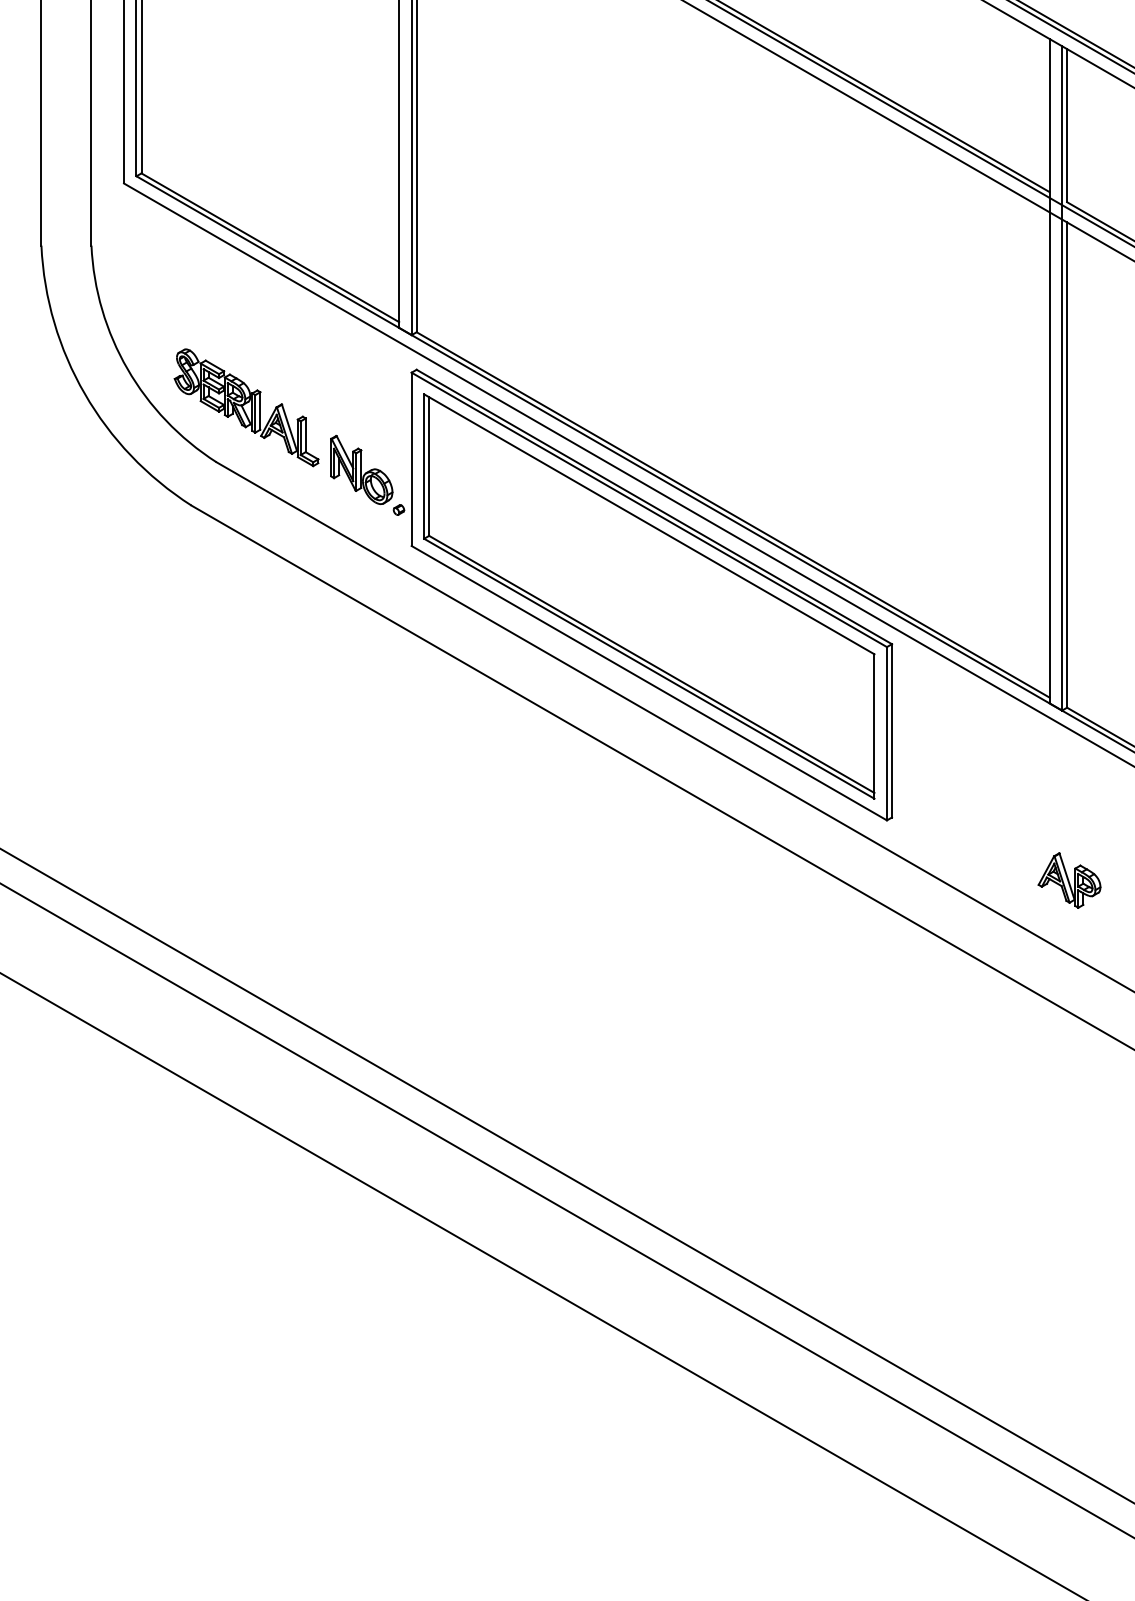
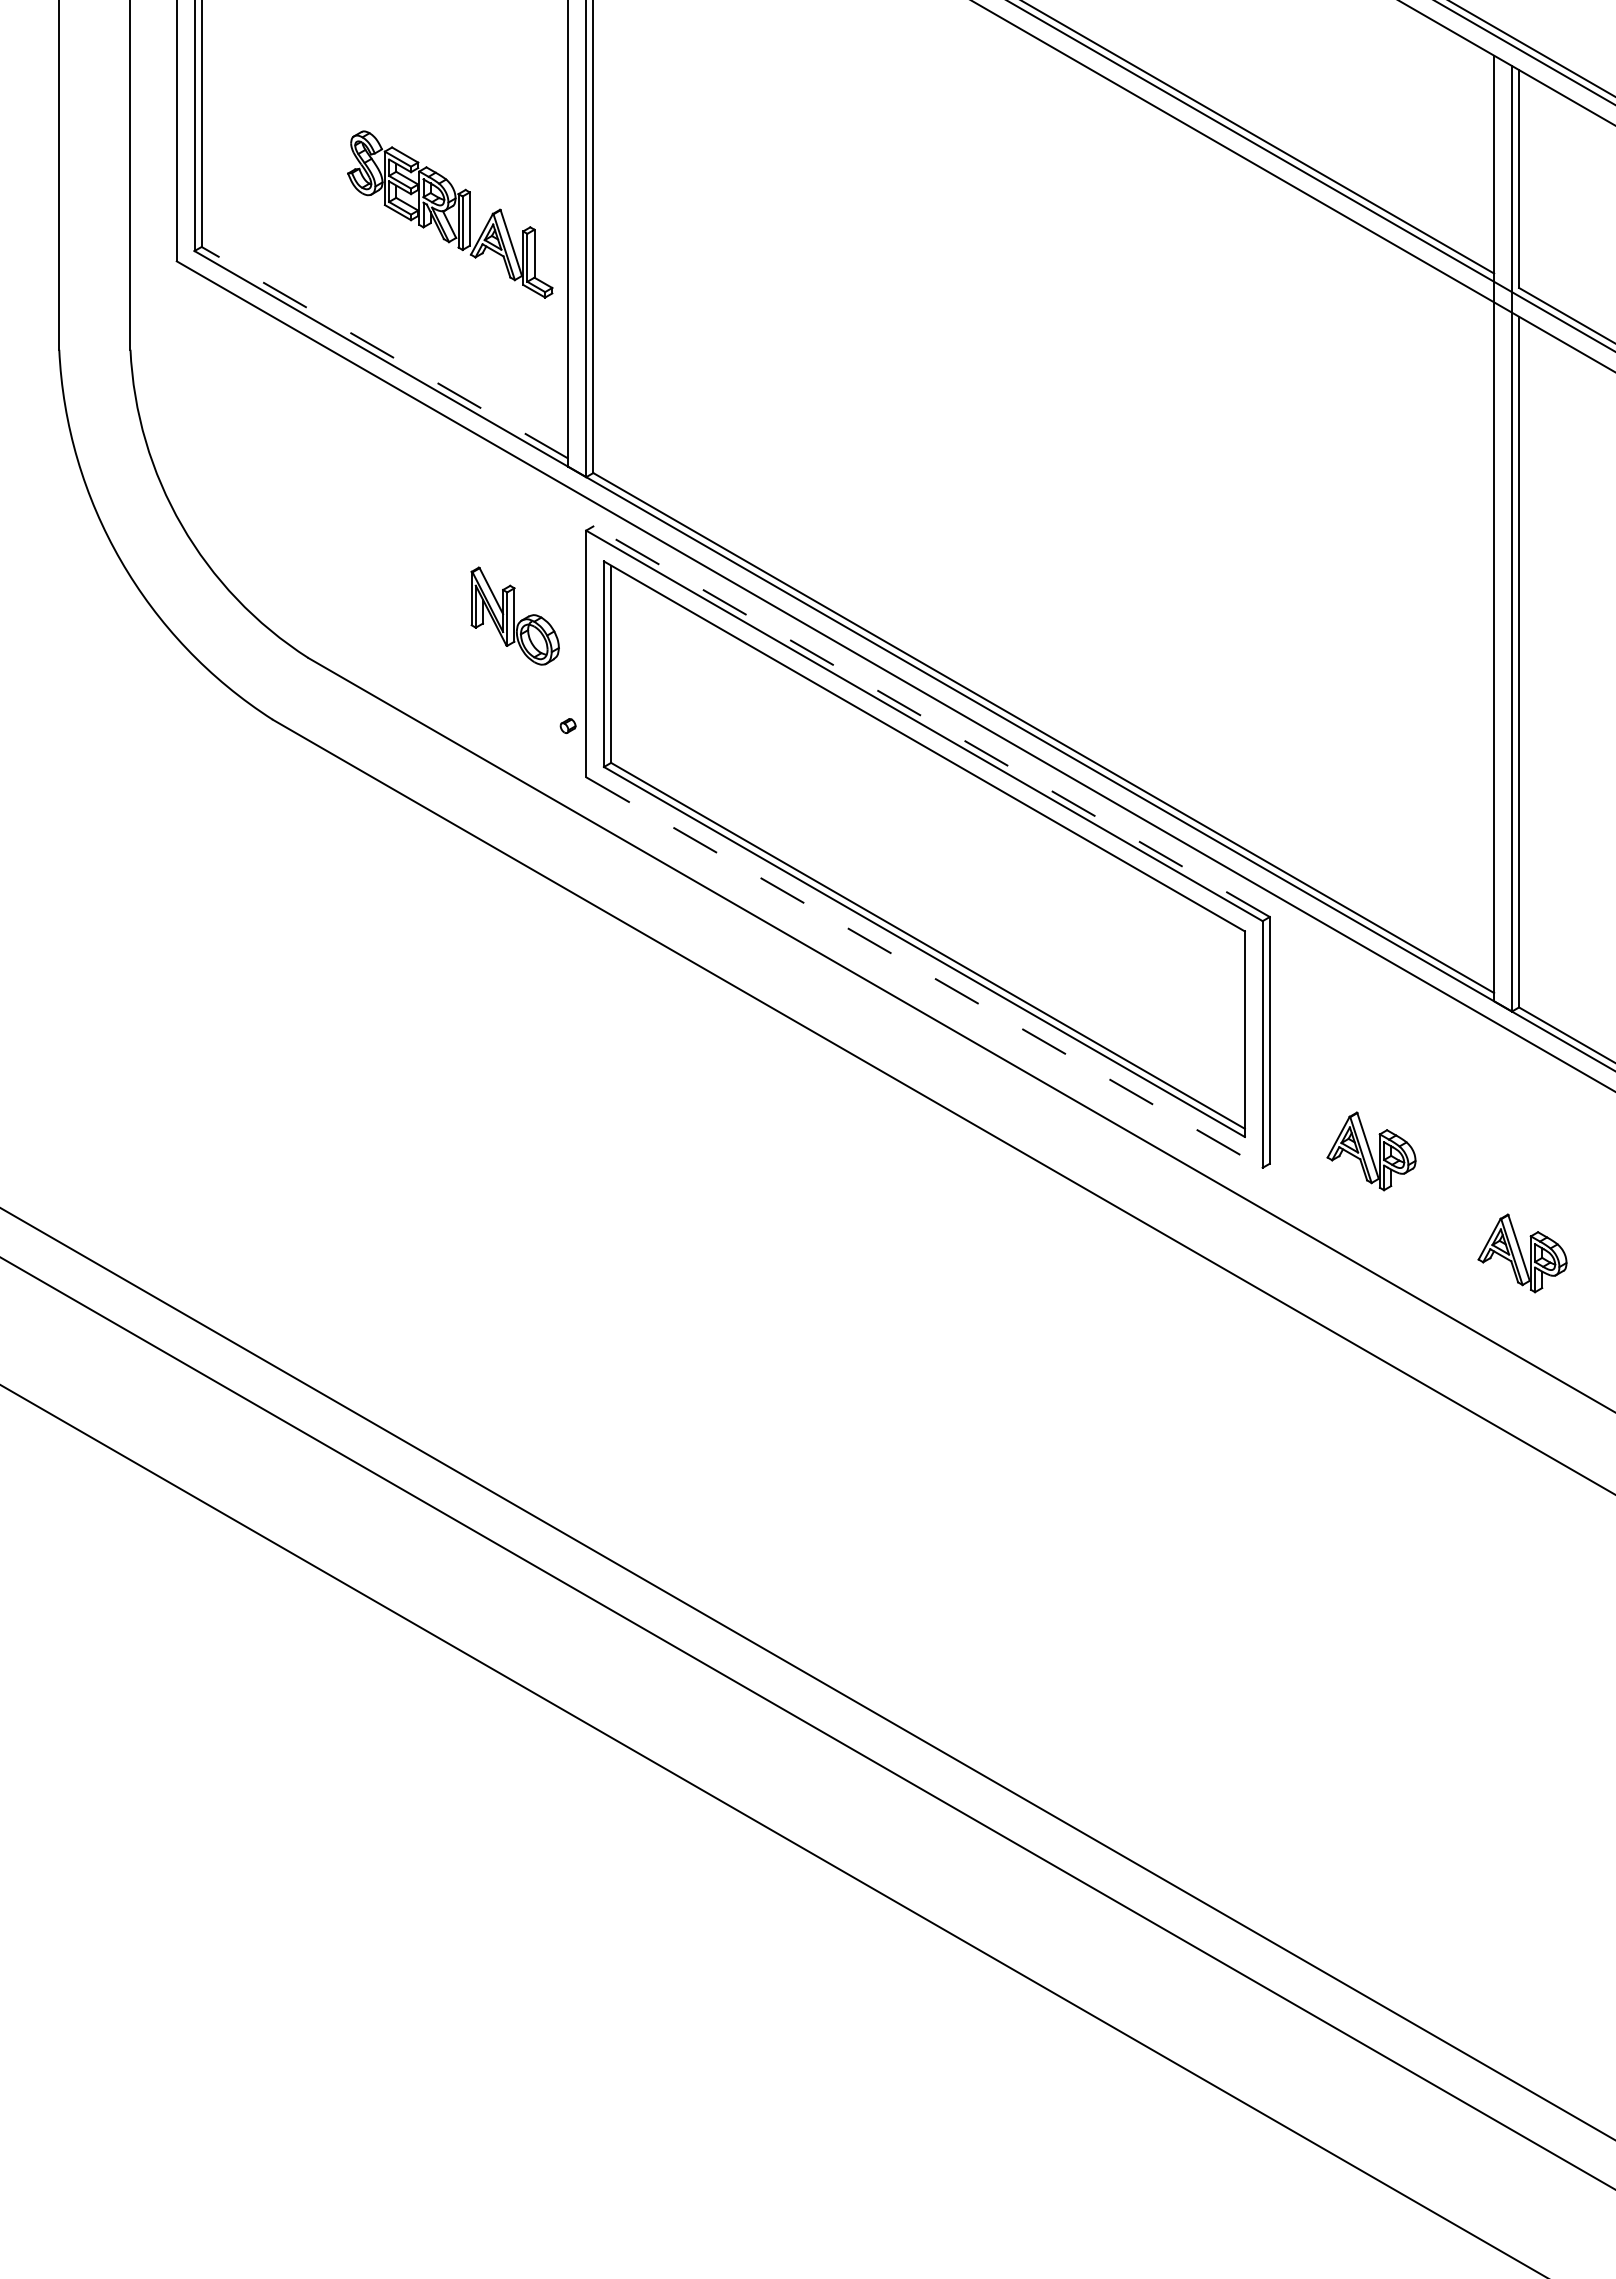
line: (270, 247) -> (385, 352), solid -> dashed
part: (246, 407) -> (450, 214), moved
part: (361, 469) -> (514, 615), moved
line: (654, 506) -> (931, 721), solid -> dashed
line: (649, 683) -> (924, 972), solid -> dashed
part: (963, 808) -> (1371, 1151), added

